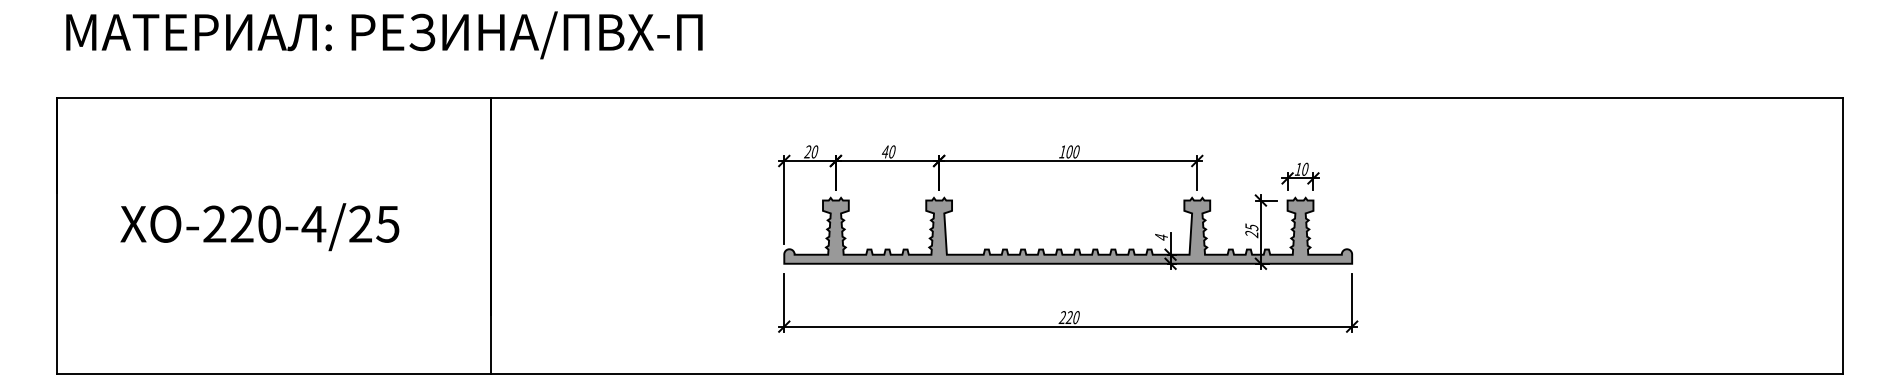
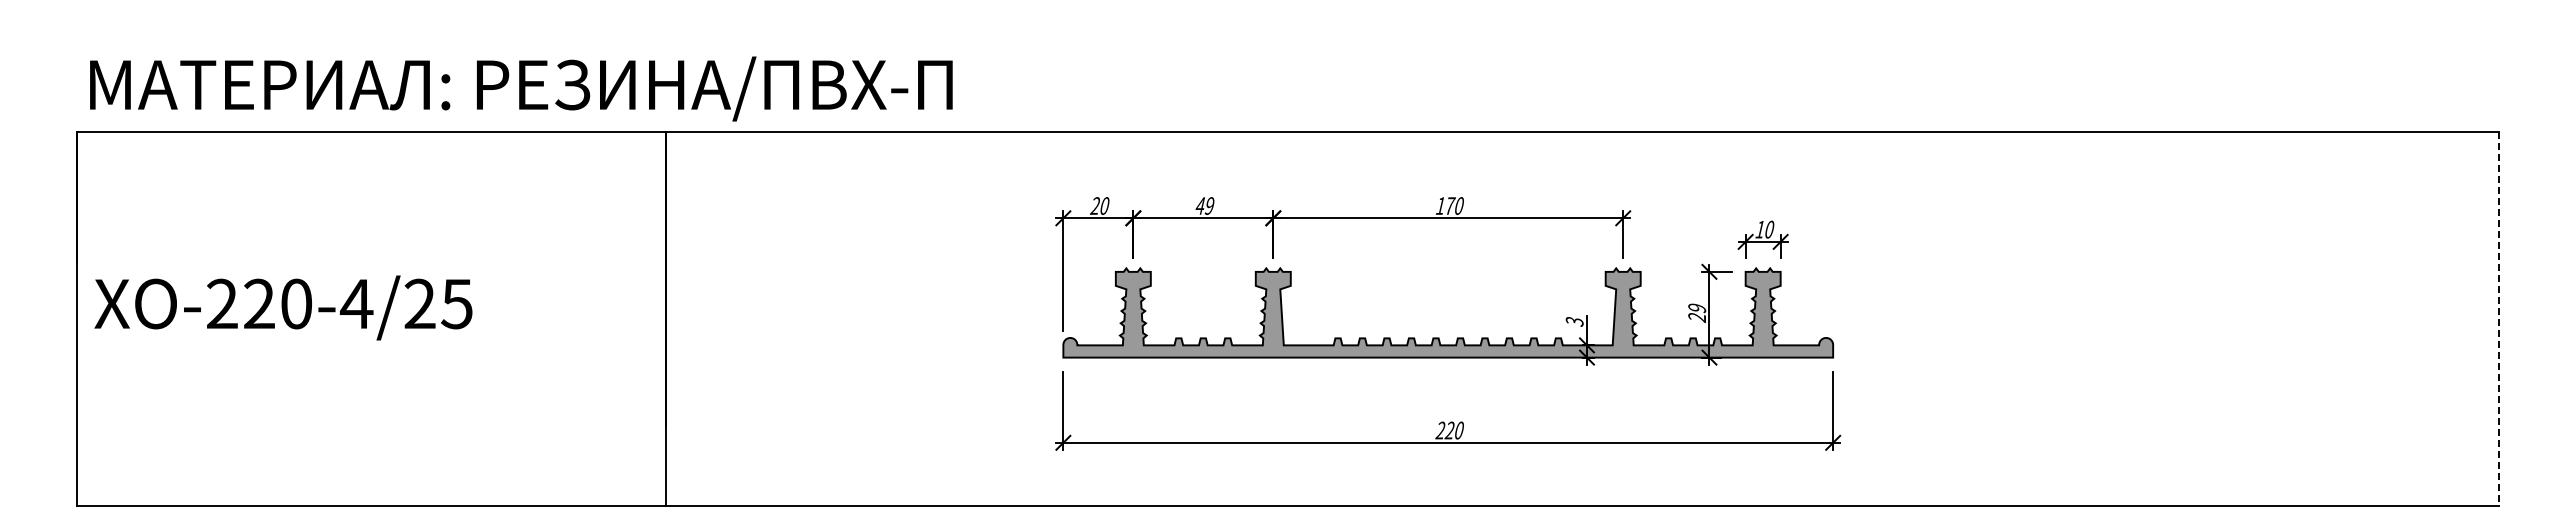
text: (384, 35) -> (521, 88), moved
text: (892, 151) -> (1209, 205), 40 -> 49
text: (1069, 151) -> (1450, 205), 100 -> 170
text: (259, 226) -> (283, 307), moved
text: (1251, 227) -> (1696, 308), 25 -> 29
line: (1842, 235) -> (2498, 319), solid -> dashed
text: (1161, 237) -> (1574, 321), 4 -> 3

